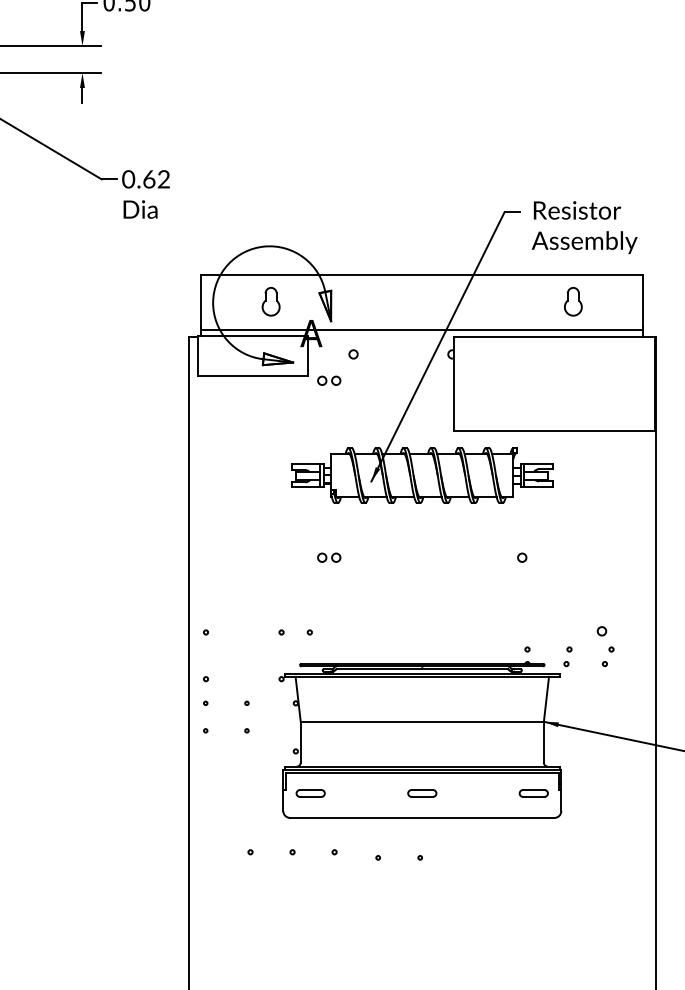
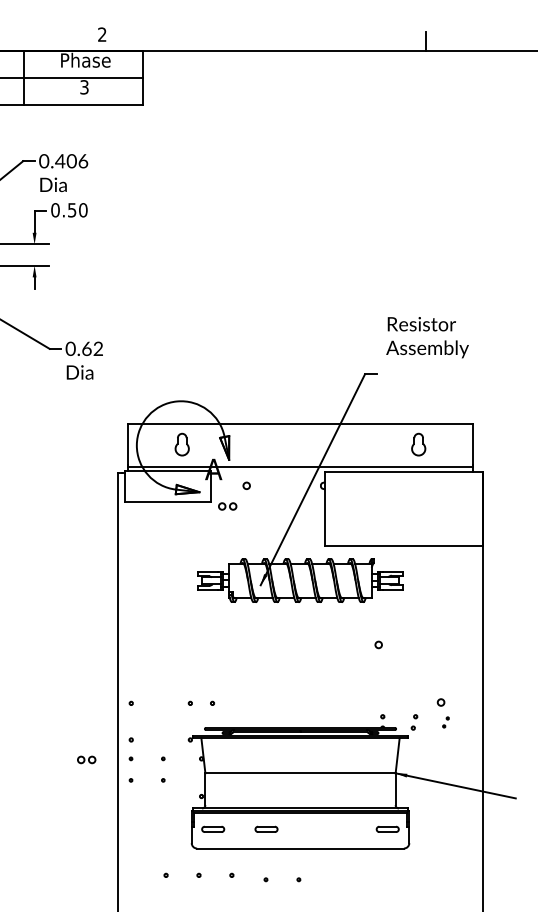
text: (584, 227) -> (427, 337), moved
part: (328, 557) -> (86, 759), moved
part: (607, 656) -> (445, 722), size x0.7
part: (422, 792) -> (266, 828), moved

